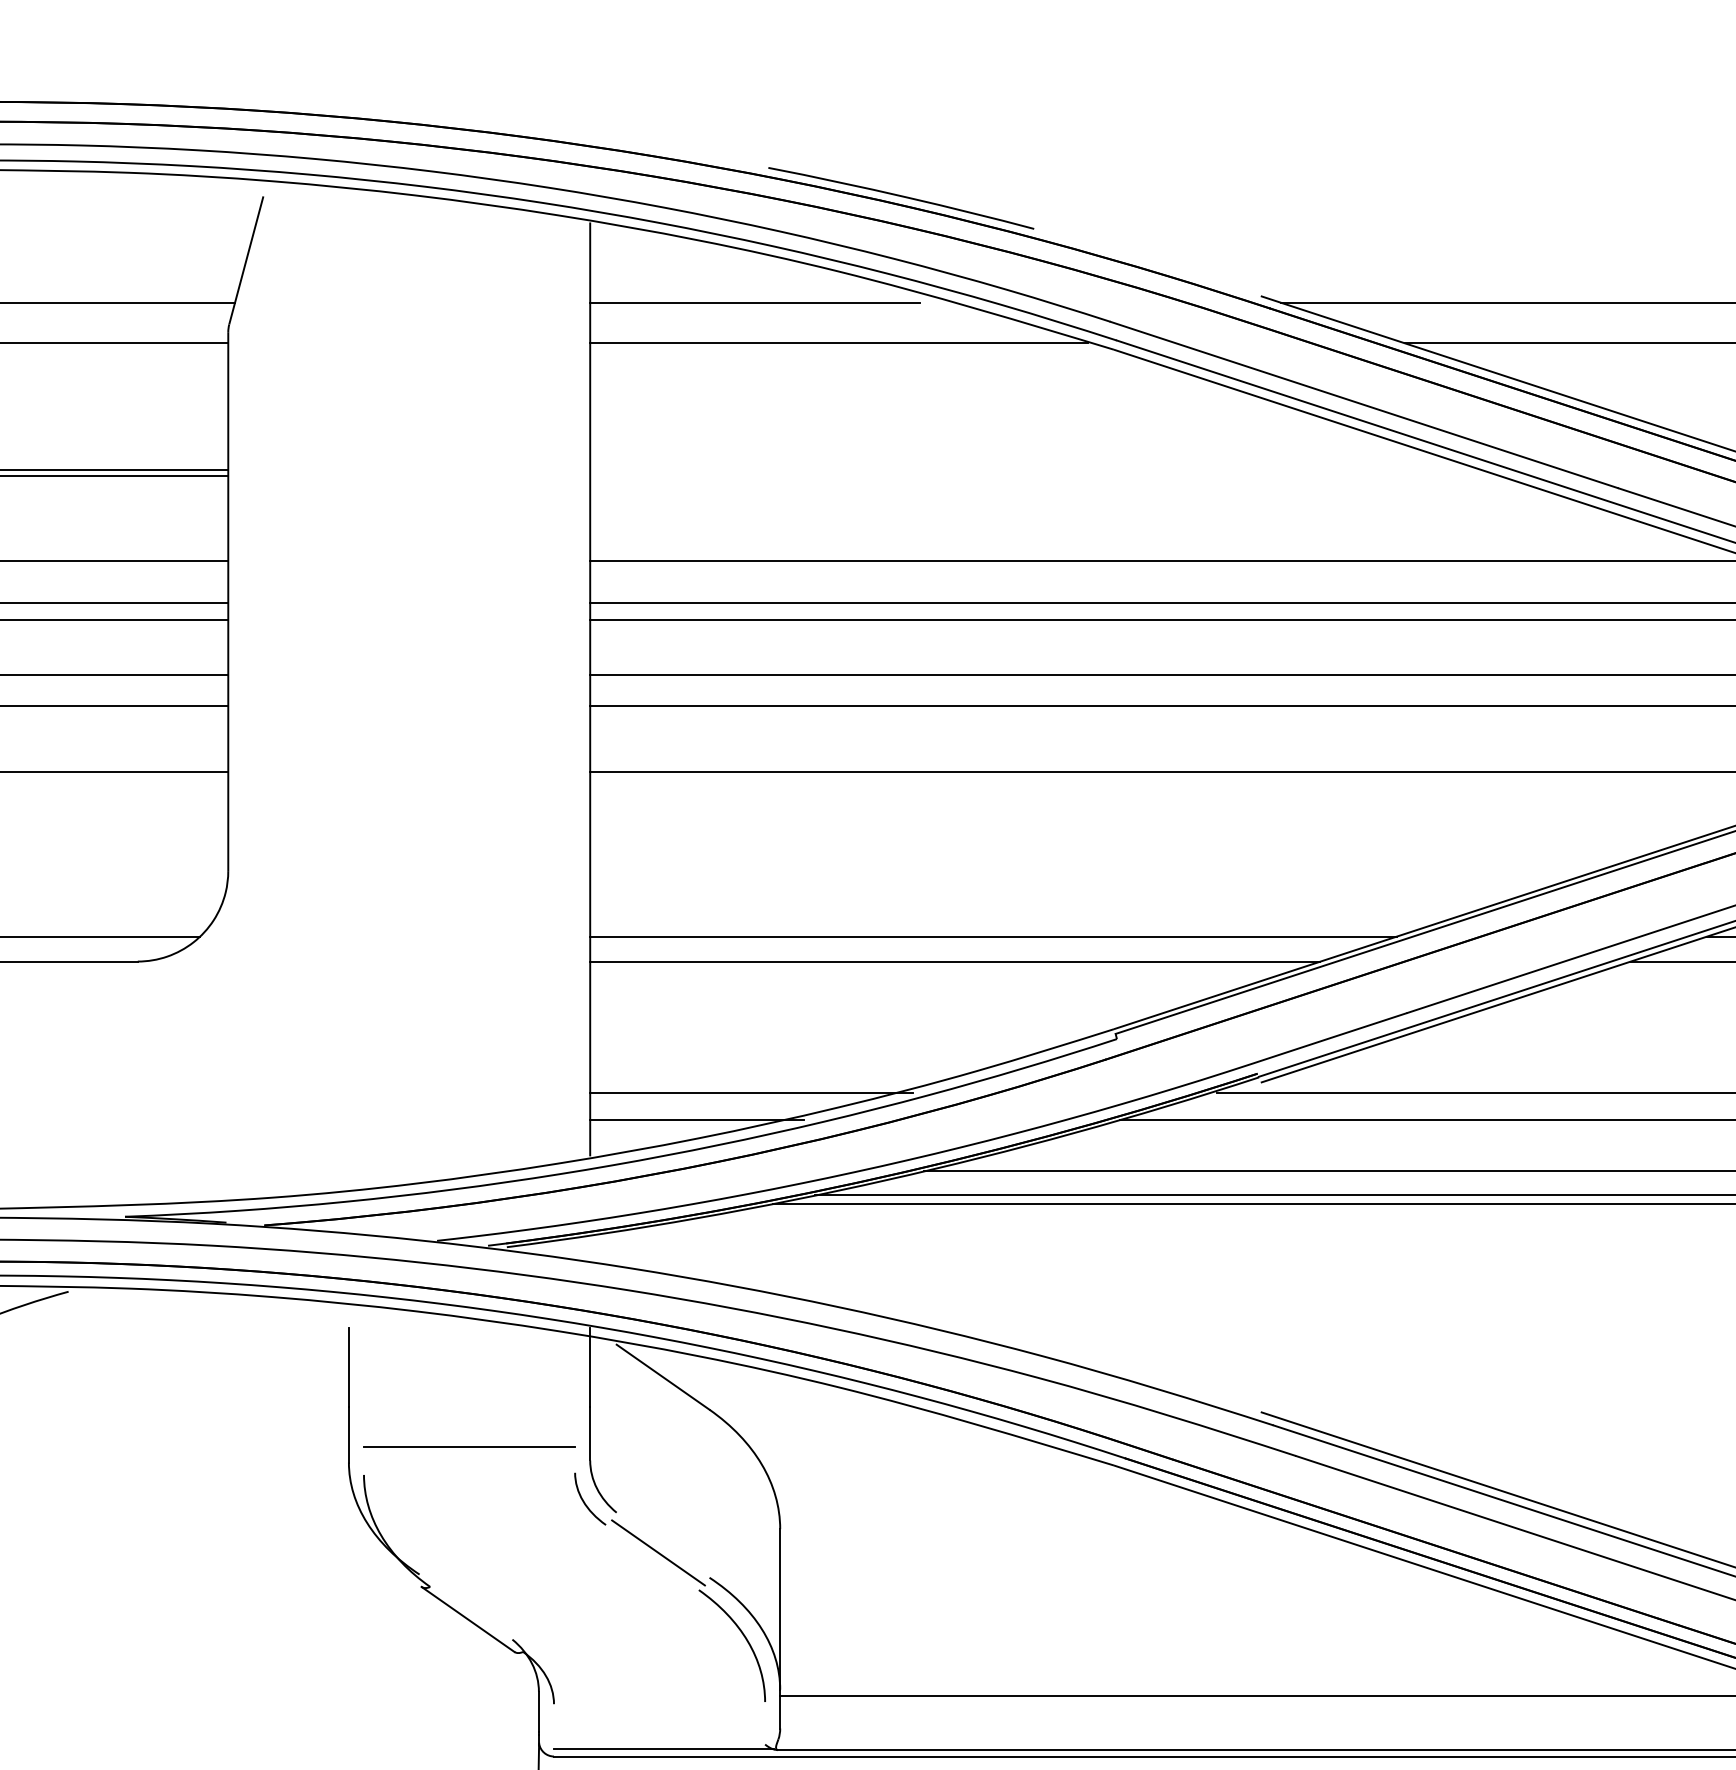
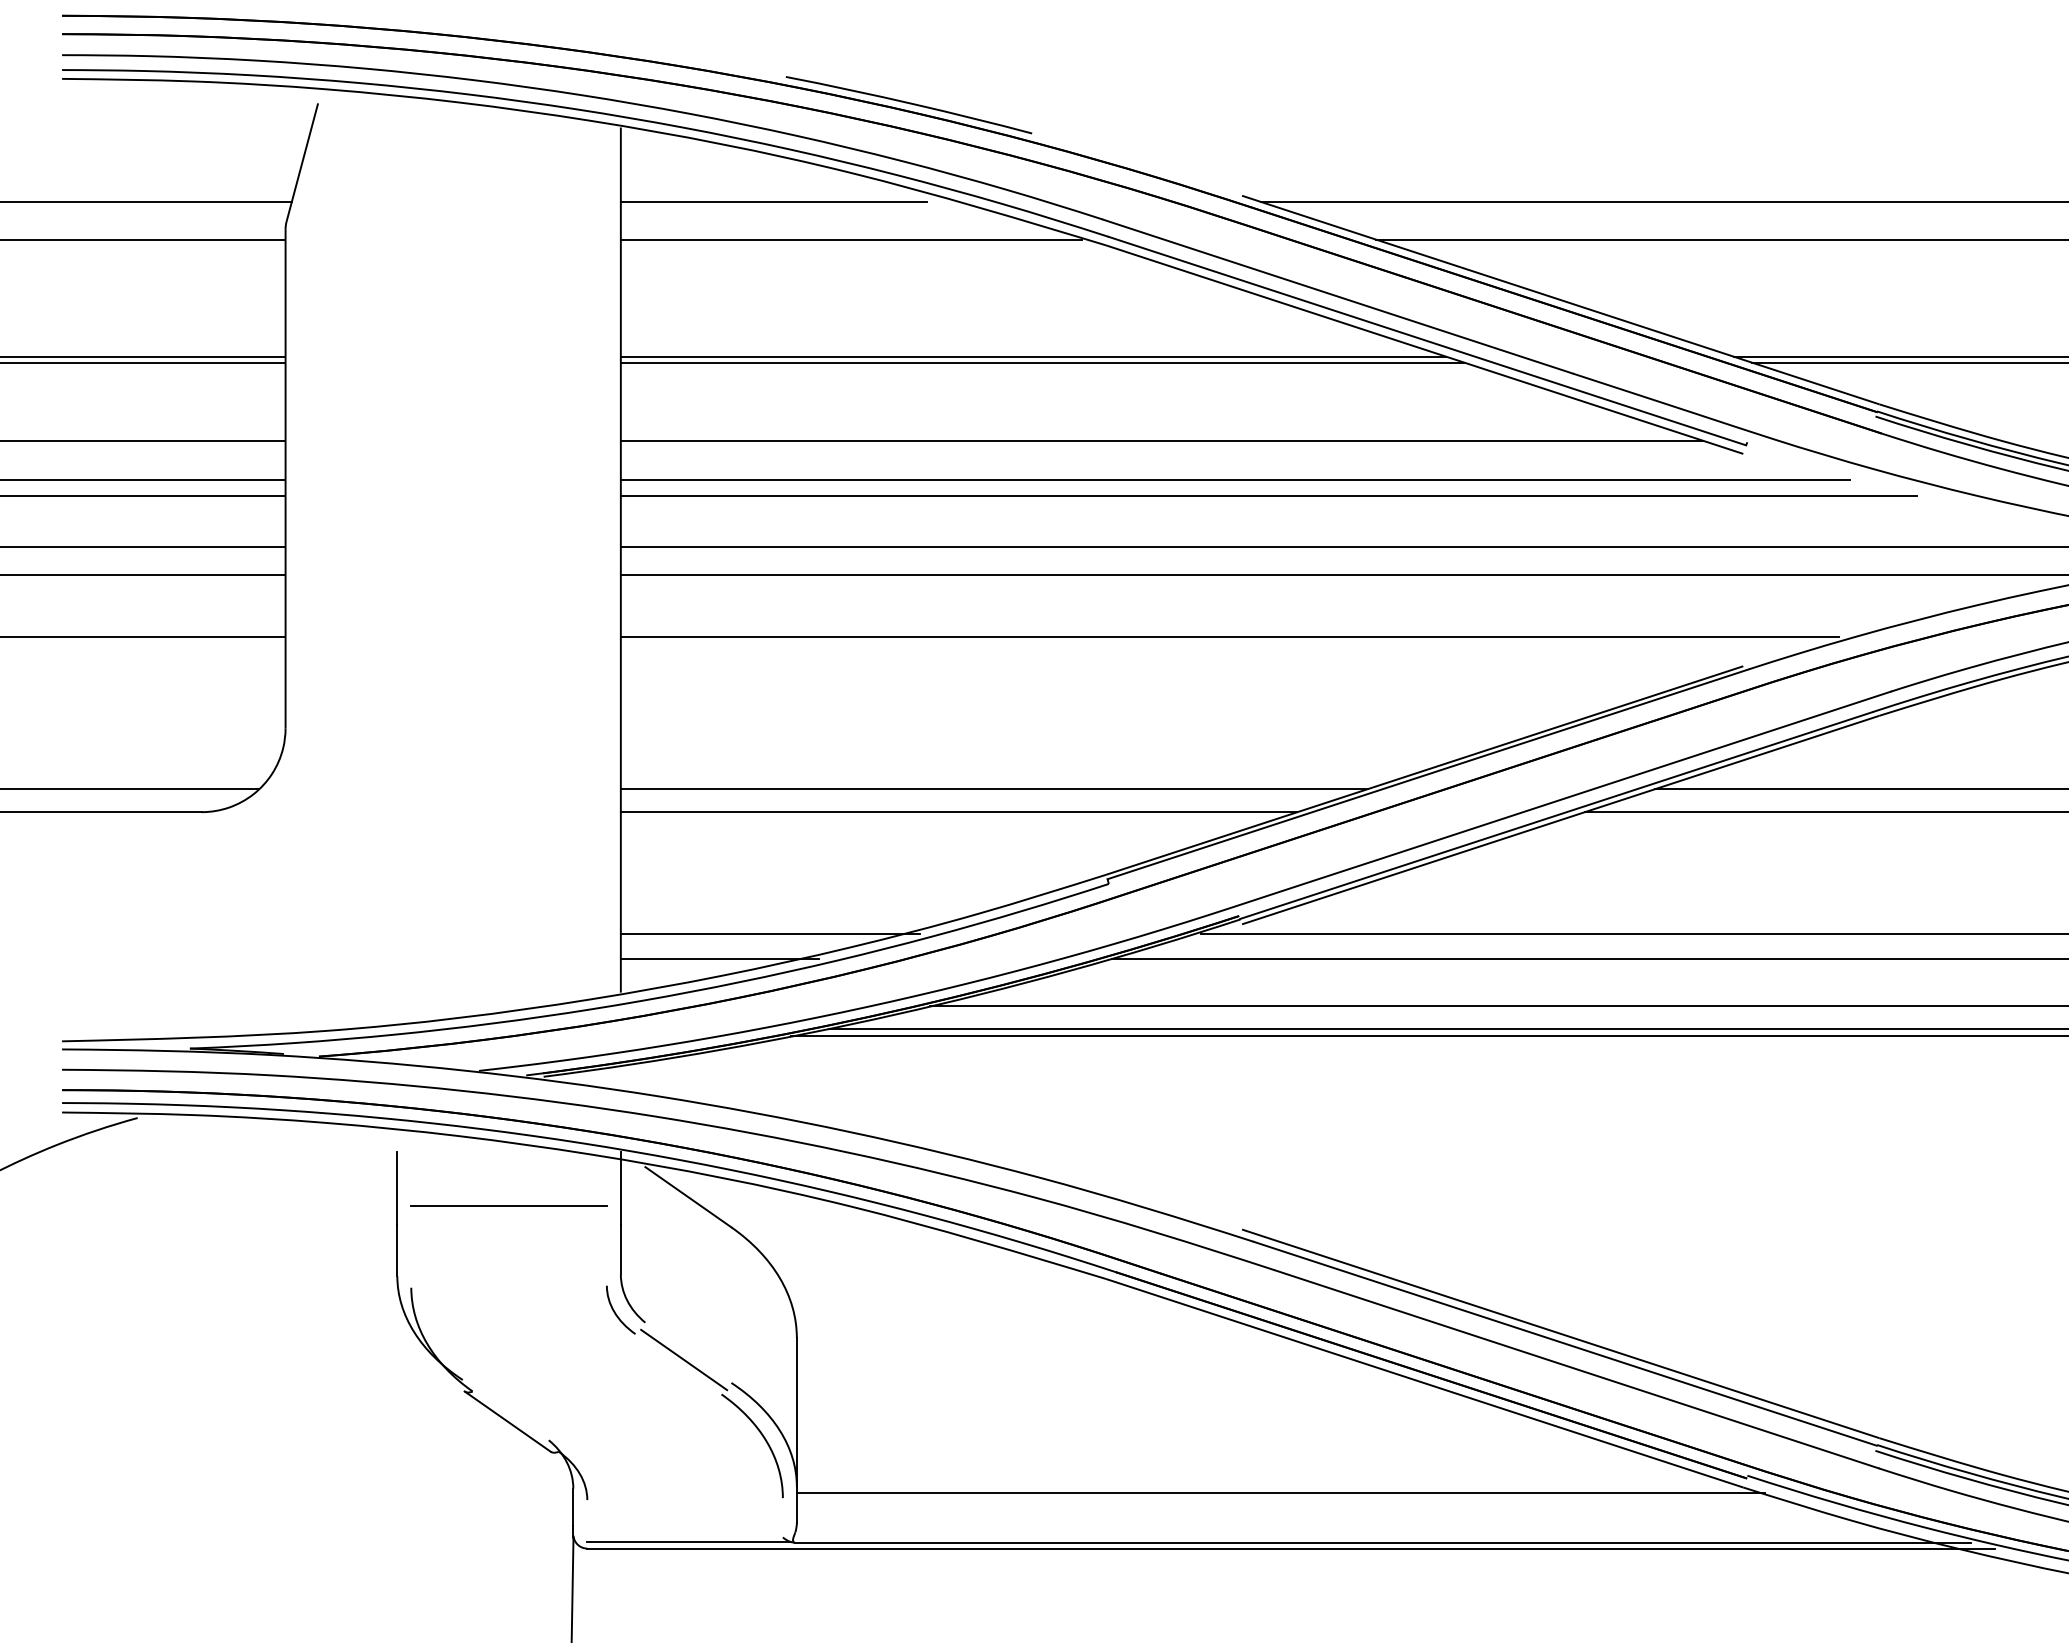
line: (1035, 469) -> (1033, 356), added
line: (1045, 476) -> (1042, 362), added
line: (468, 1446) -> (508, 1205), moved

